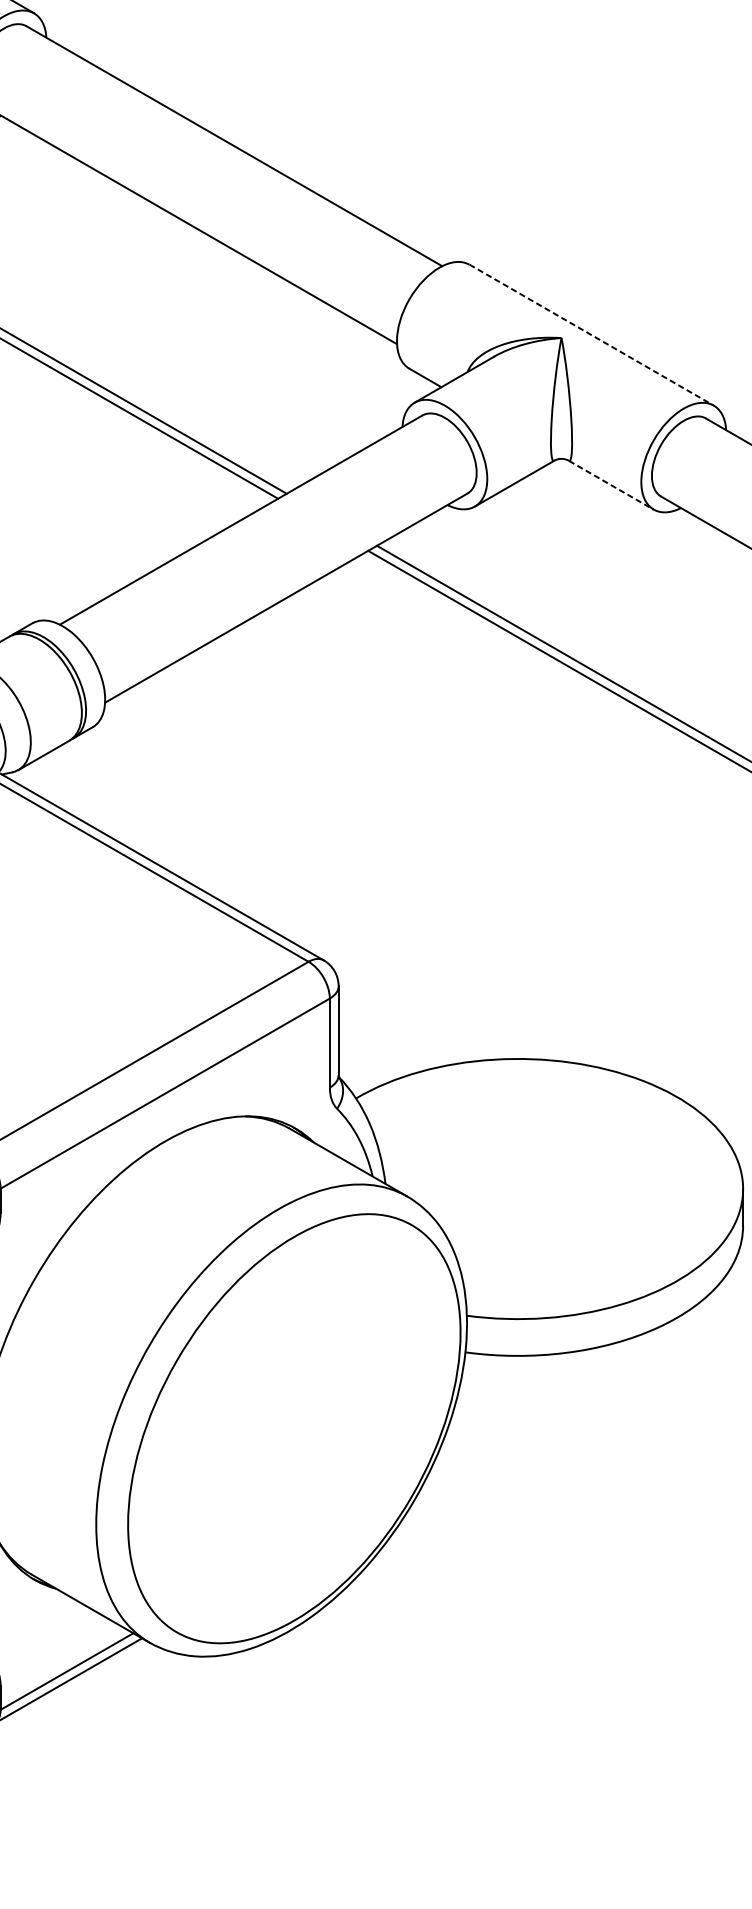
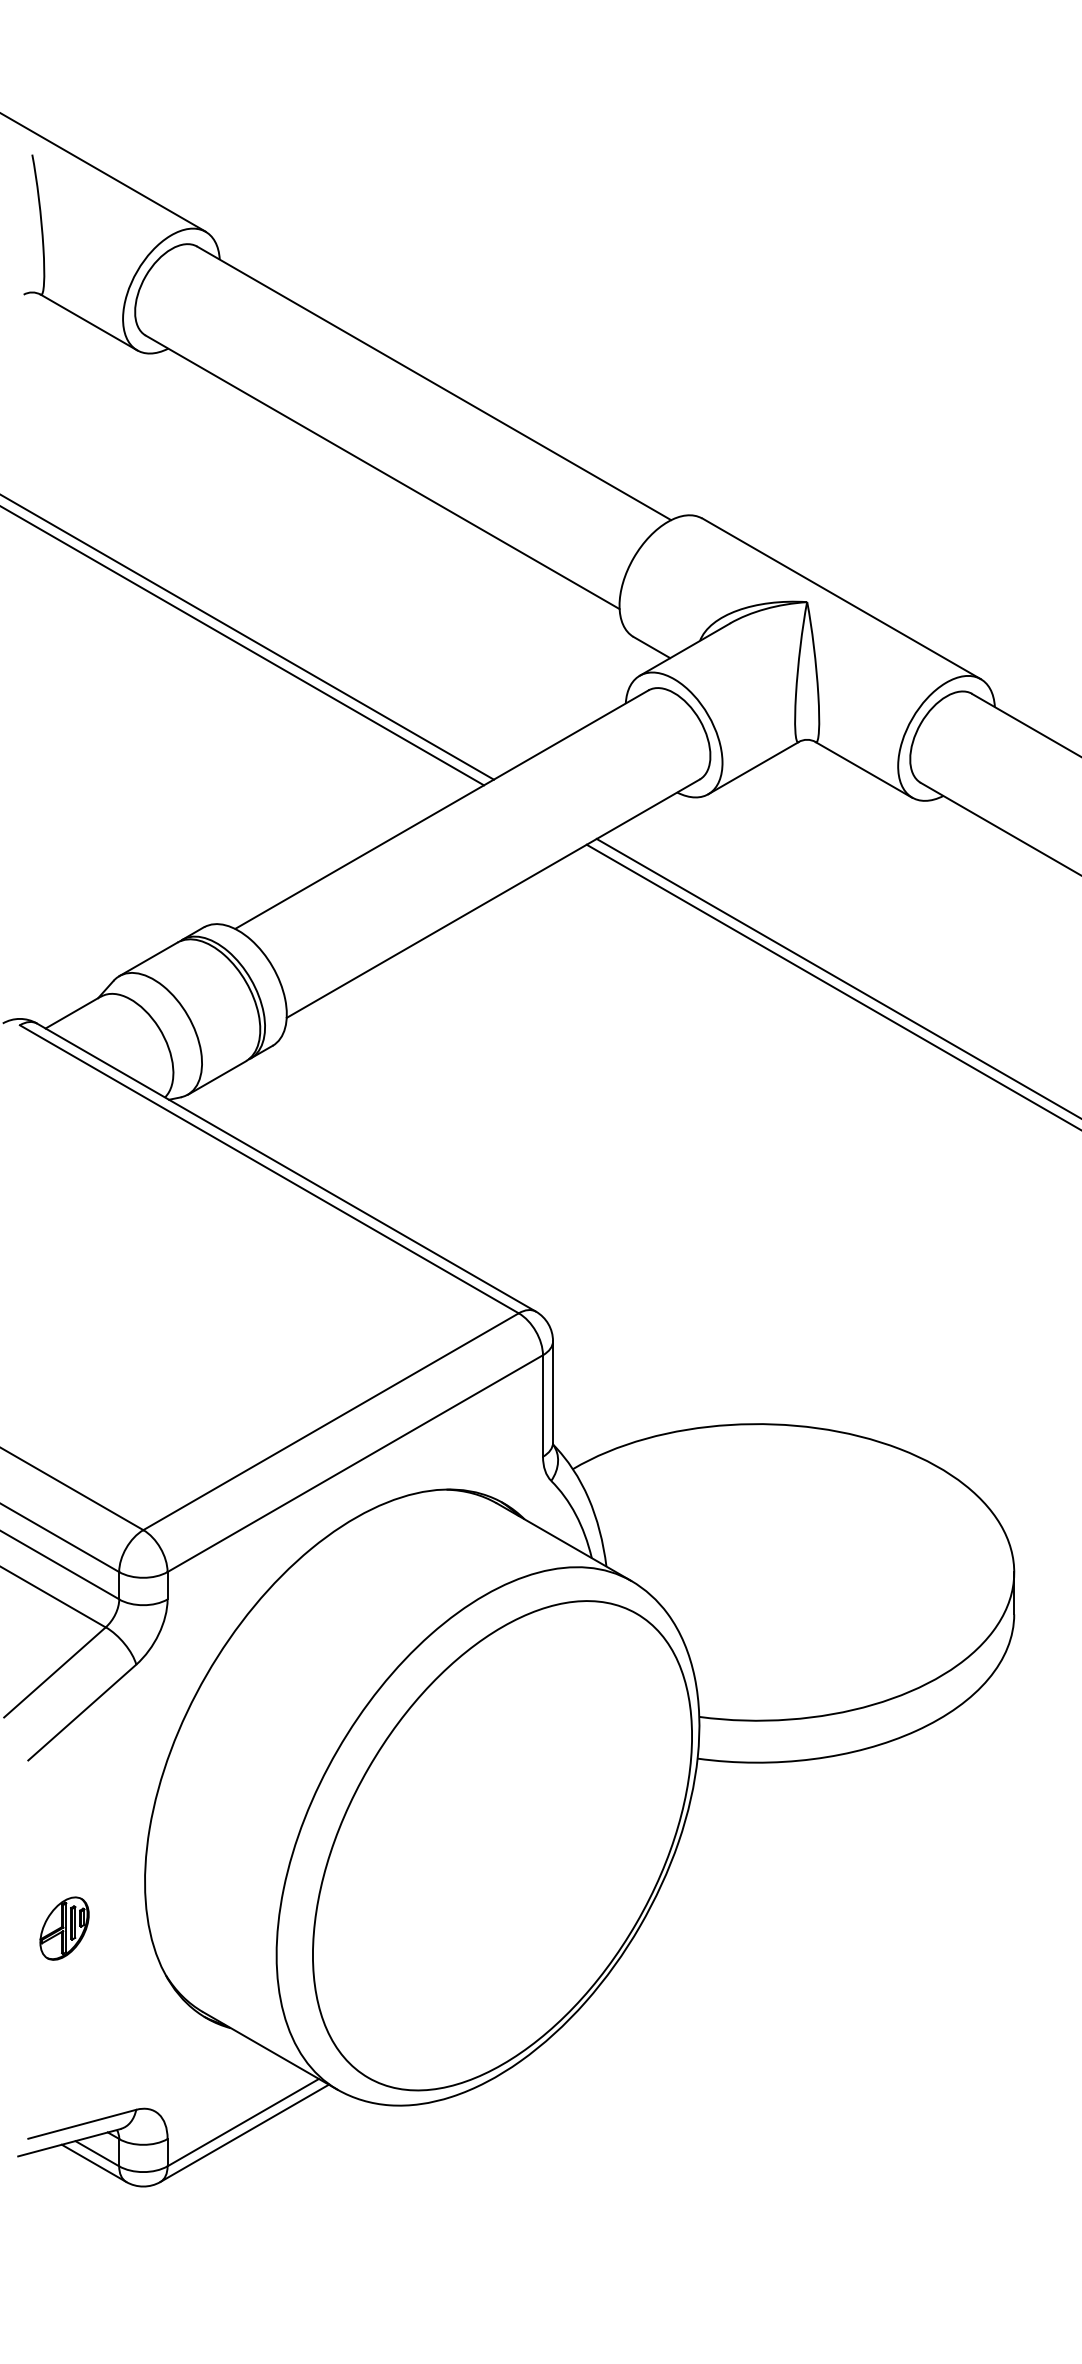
line: (591, 334) -> (841, 598), dashed -> solid
line: (611, 485) -> (864, 770), dashed -> solid

